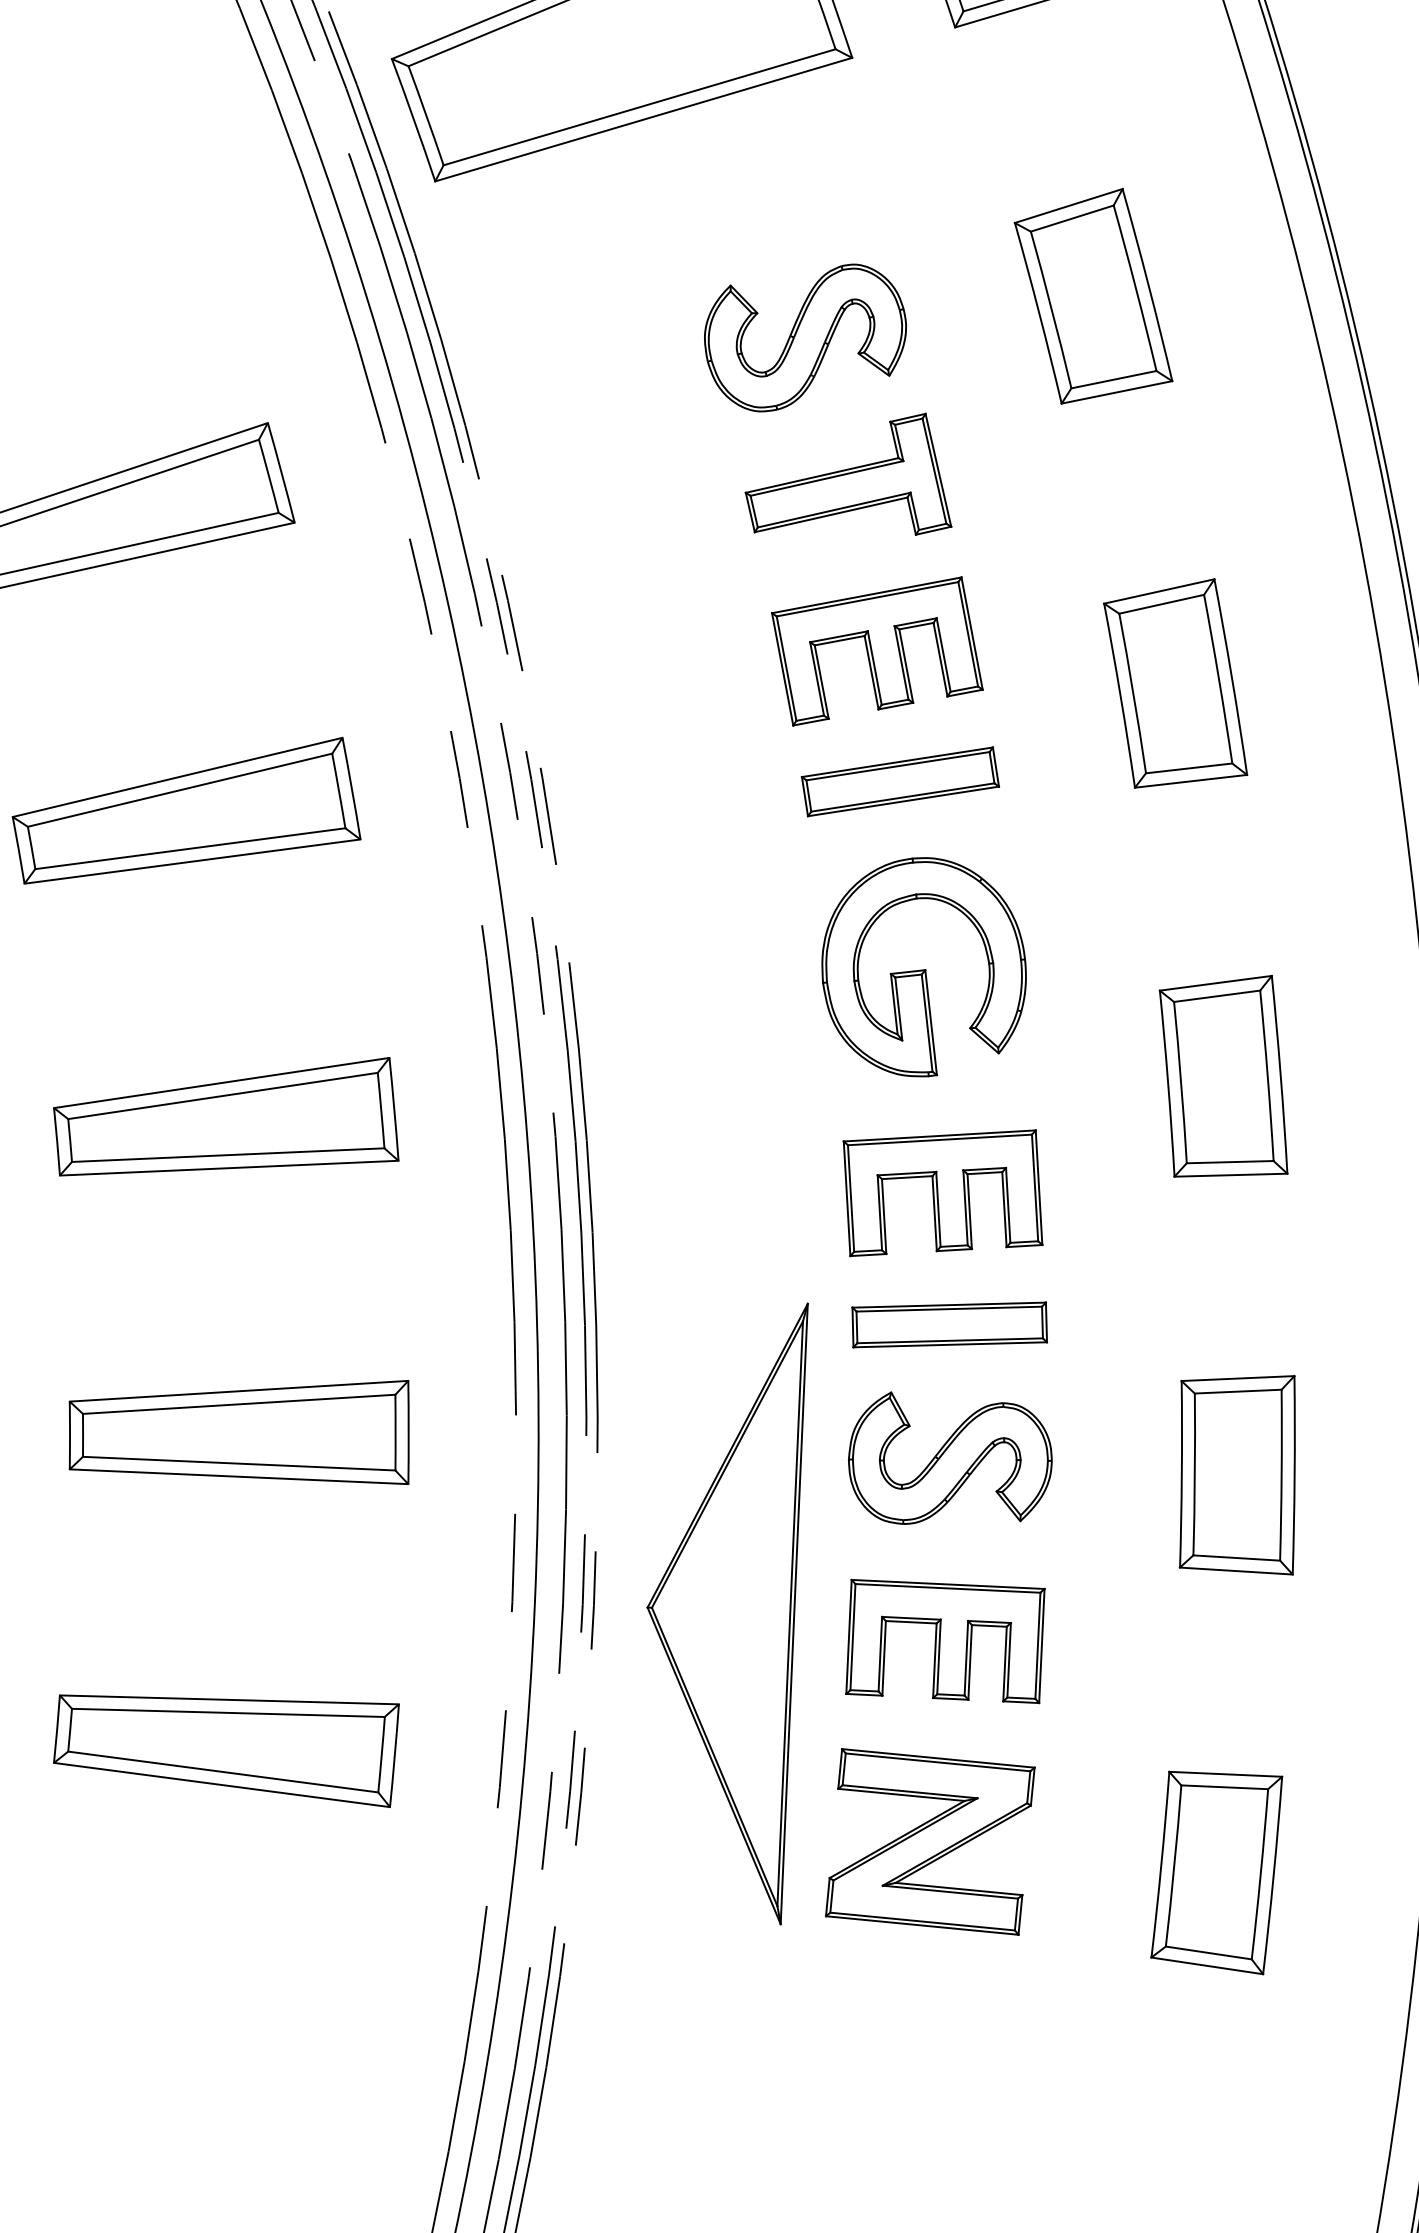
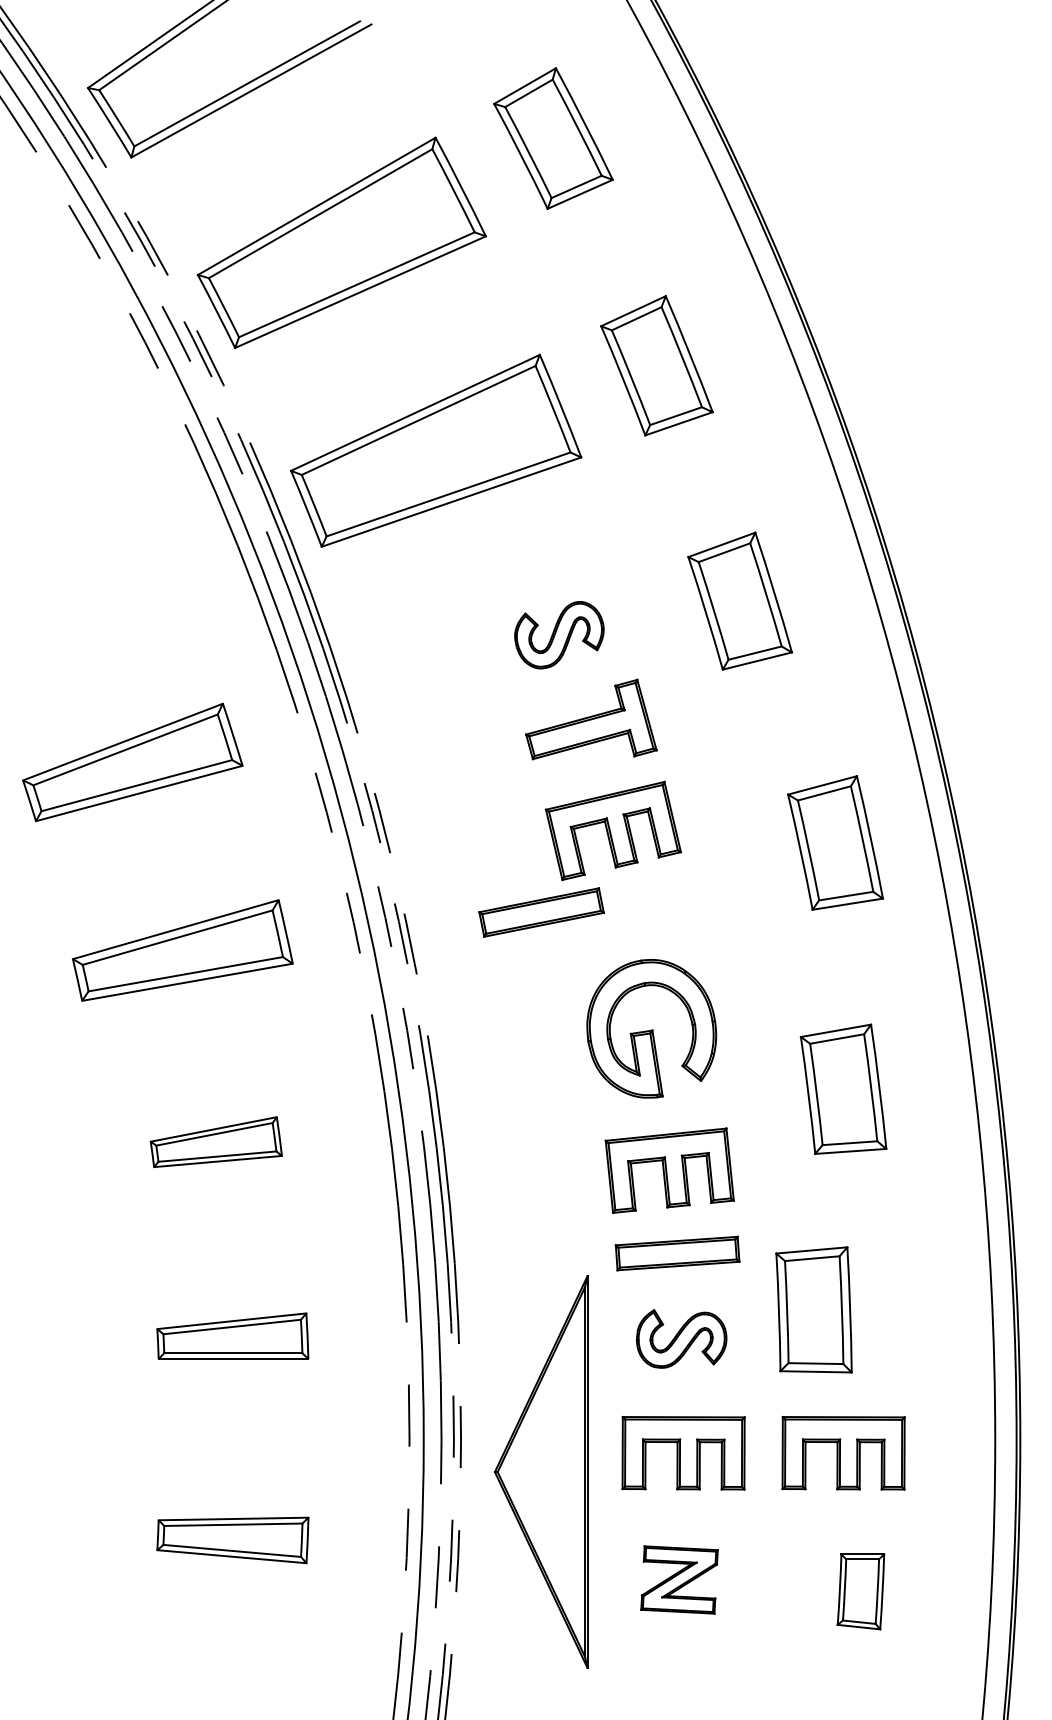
part: (805, 336) -> (559, 634), size x0.7
part: (1175, 682) -> (835, 842), moved
part: (900, 781) -> (541, 912), moved
part: (227, 1115) -> (216, 1141), size x0.6
part: (239, 1423) -> (232, 1335), size x0.7
part: (950, 1459) -> (681, 1338), size x0.7
part: (1236, 1472) -> (813, 1309), moved
part: (719, 1609) -> (540, 1471), moved
part: (1198, 1652) -> (843, 1453), added
part: (225, 1748) -> (232, 1540), size x0.7
part: (930, 1841) -> (679, 1579), size x0.6
part: (1215, 1872) -> (860, 1591), size x0.6

